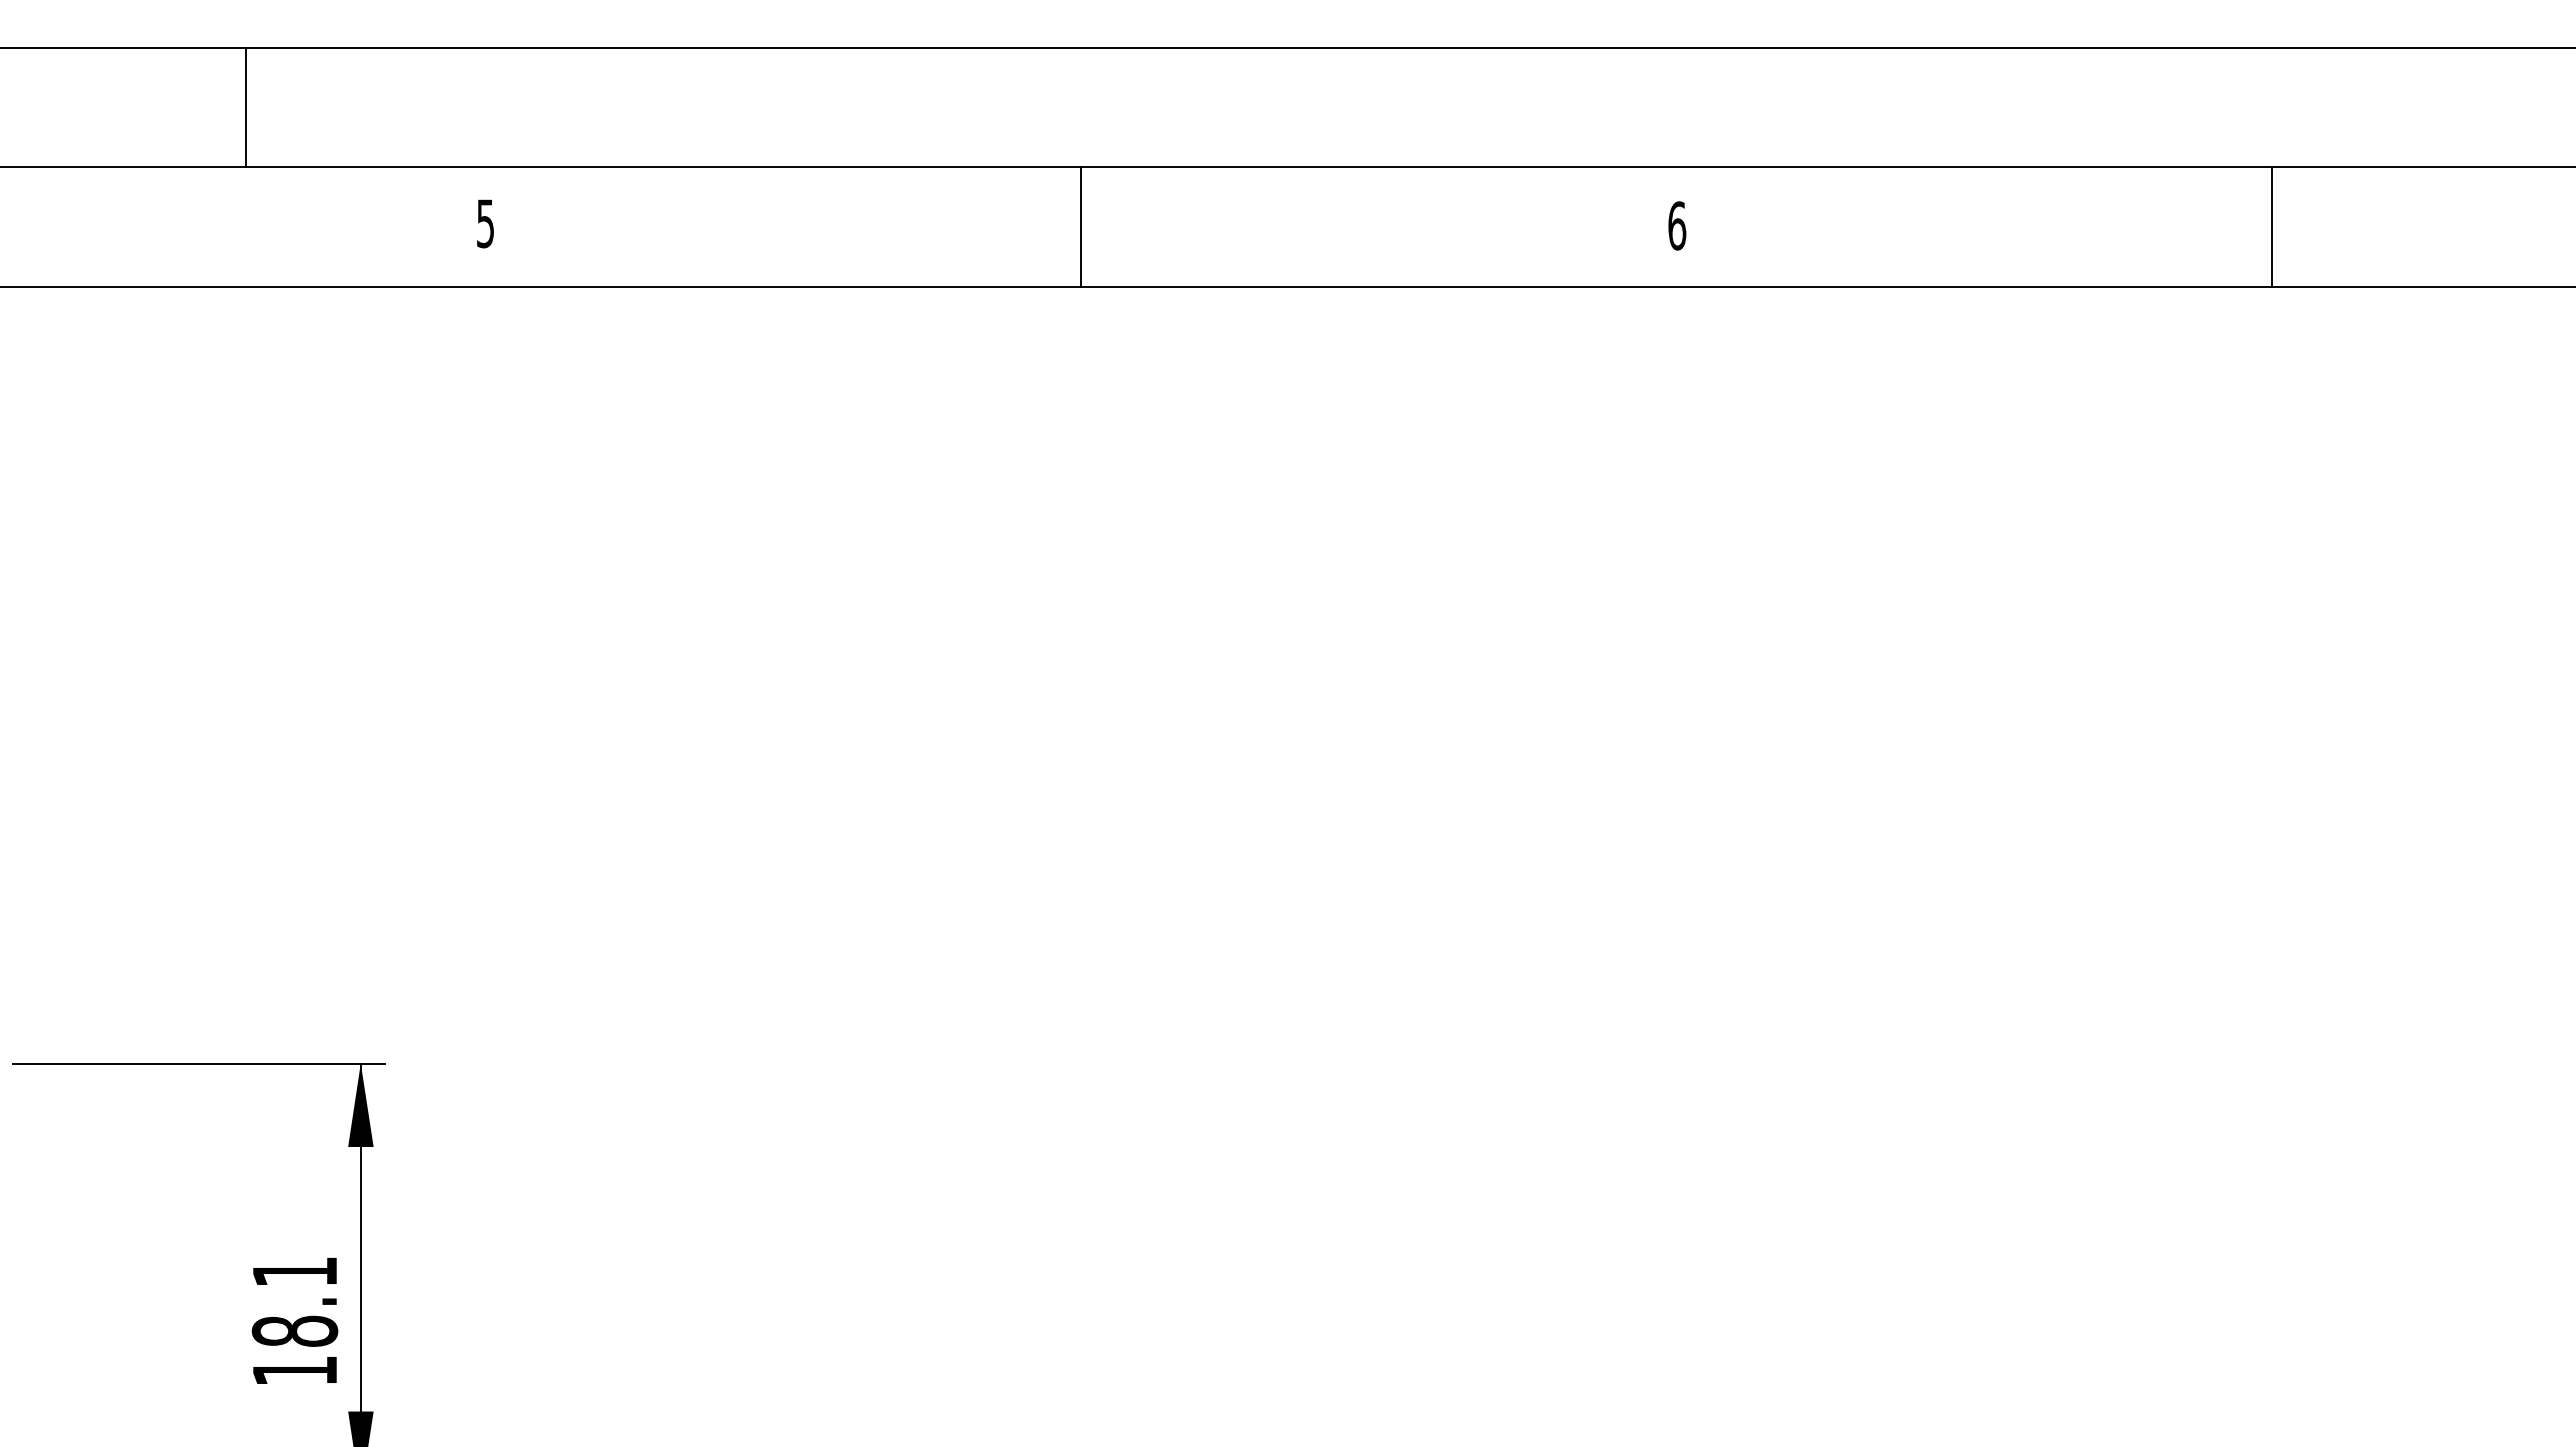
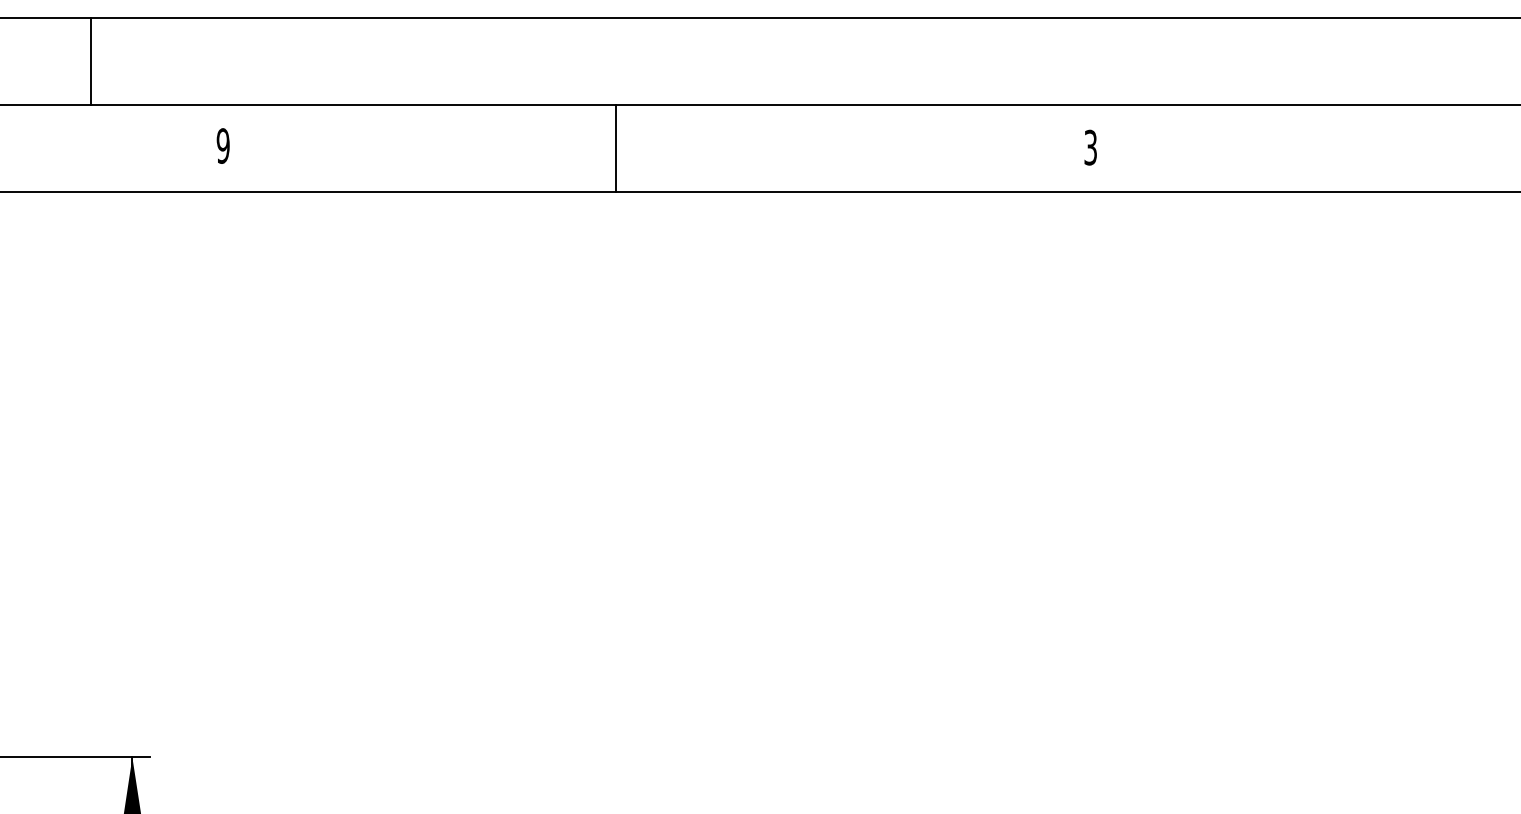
line: (246, 107) -> (91, 61), moved
text: (485, 223) -> (223, 145), 5 -> 9
text: (1677, 225) -> (1090, 147), 6 -> 3
line: (1080, 226) -> (615, 148), moved

